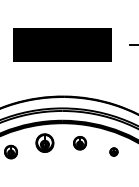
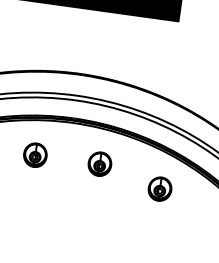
part: (44, 143) -> (34, 155), size x0.71
part: (113, 151) -> (159, 187), size x1.67

